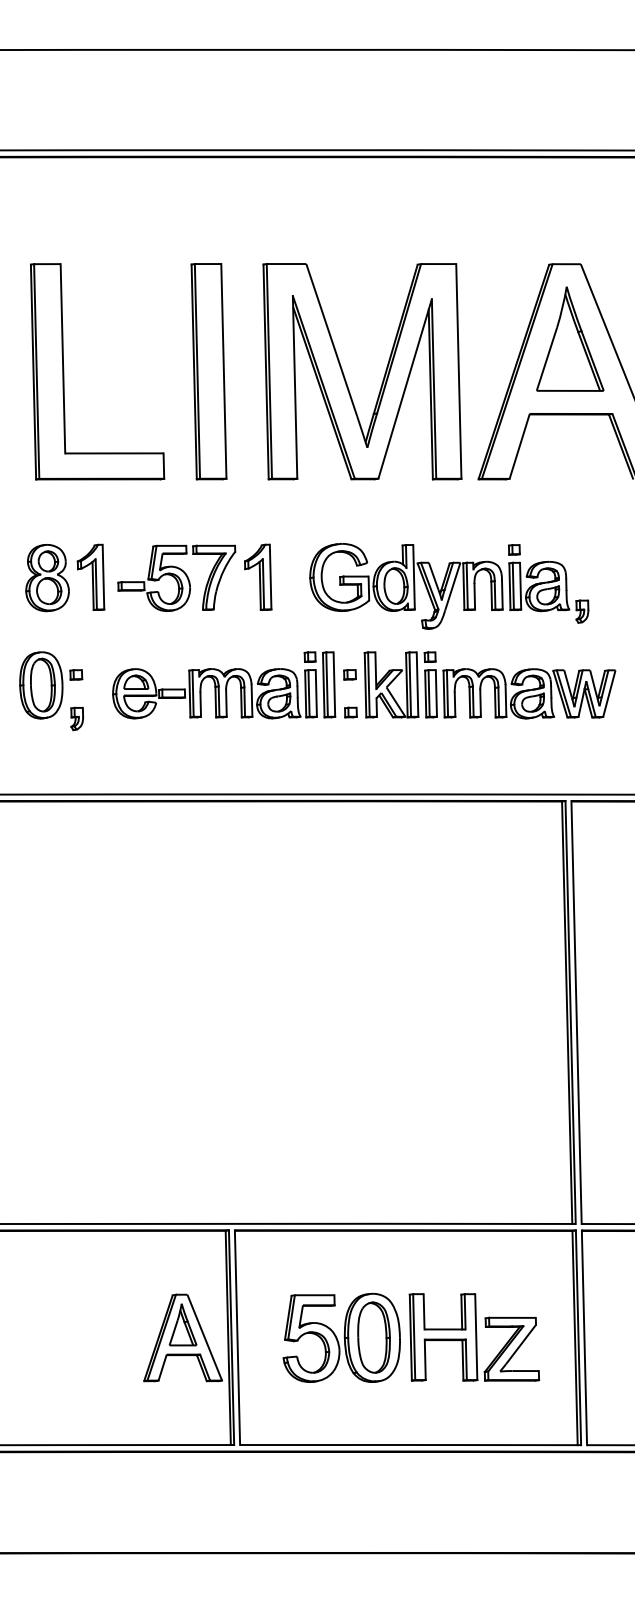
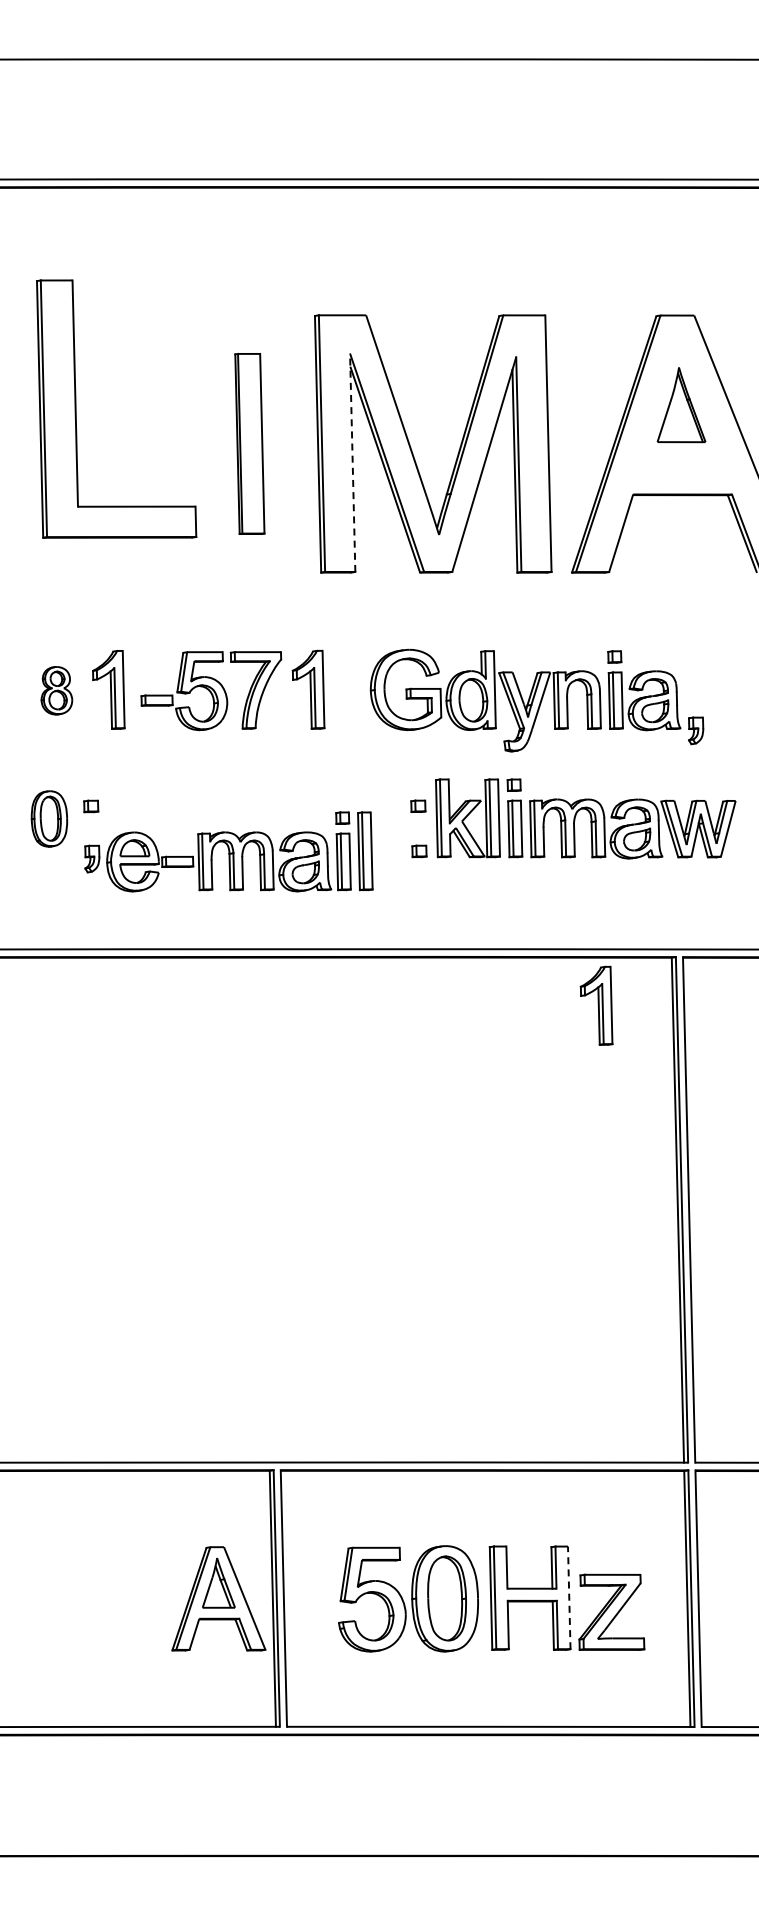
part: (570, 338) -> (681, 404), size x0.6
part: (63, 371) -> (76, 408), moved
part: (208, 371) -> (249, 443), size x0.7
line: (294, 387) -> (352, 462), solid -> dashed
part: (47, 577) -> (56, 690), size x0.6
part: (41, 685) -> (49, 818), size x0.7
part: (223, 685) -> (239, 851), moved
part: (499, 841) -> (596, 1005), added
line: (476, 1336) -> (569, 1597), solid -> dashed

